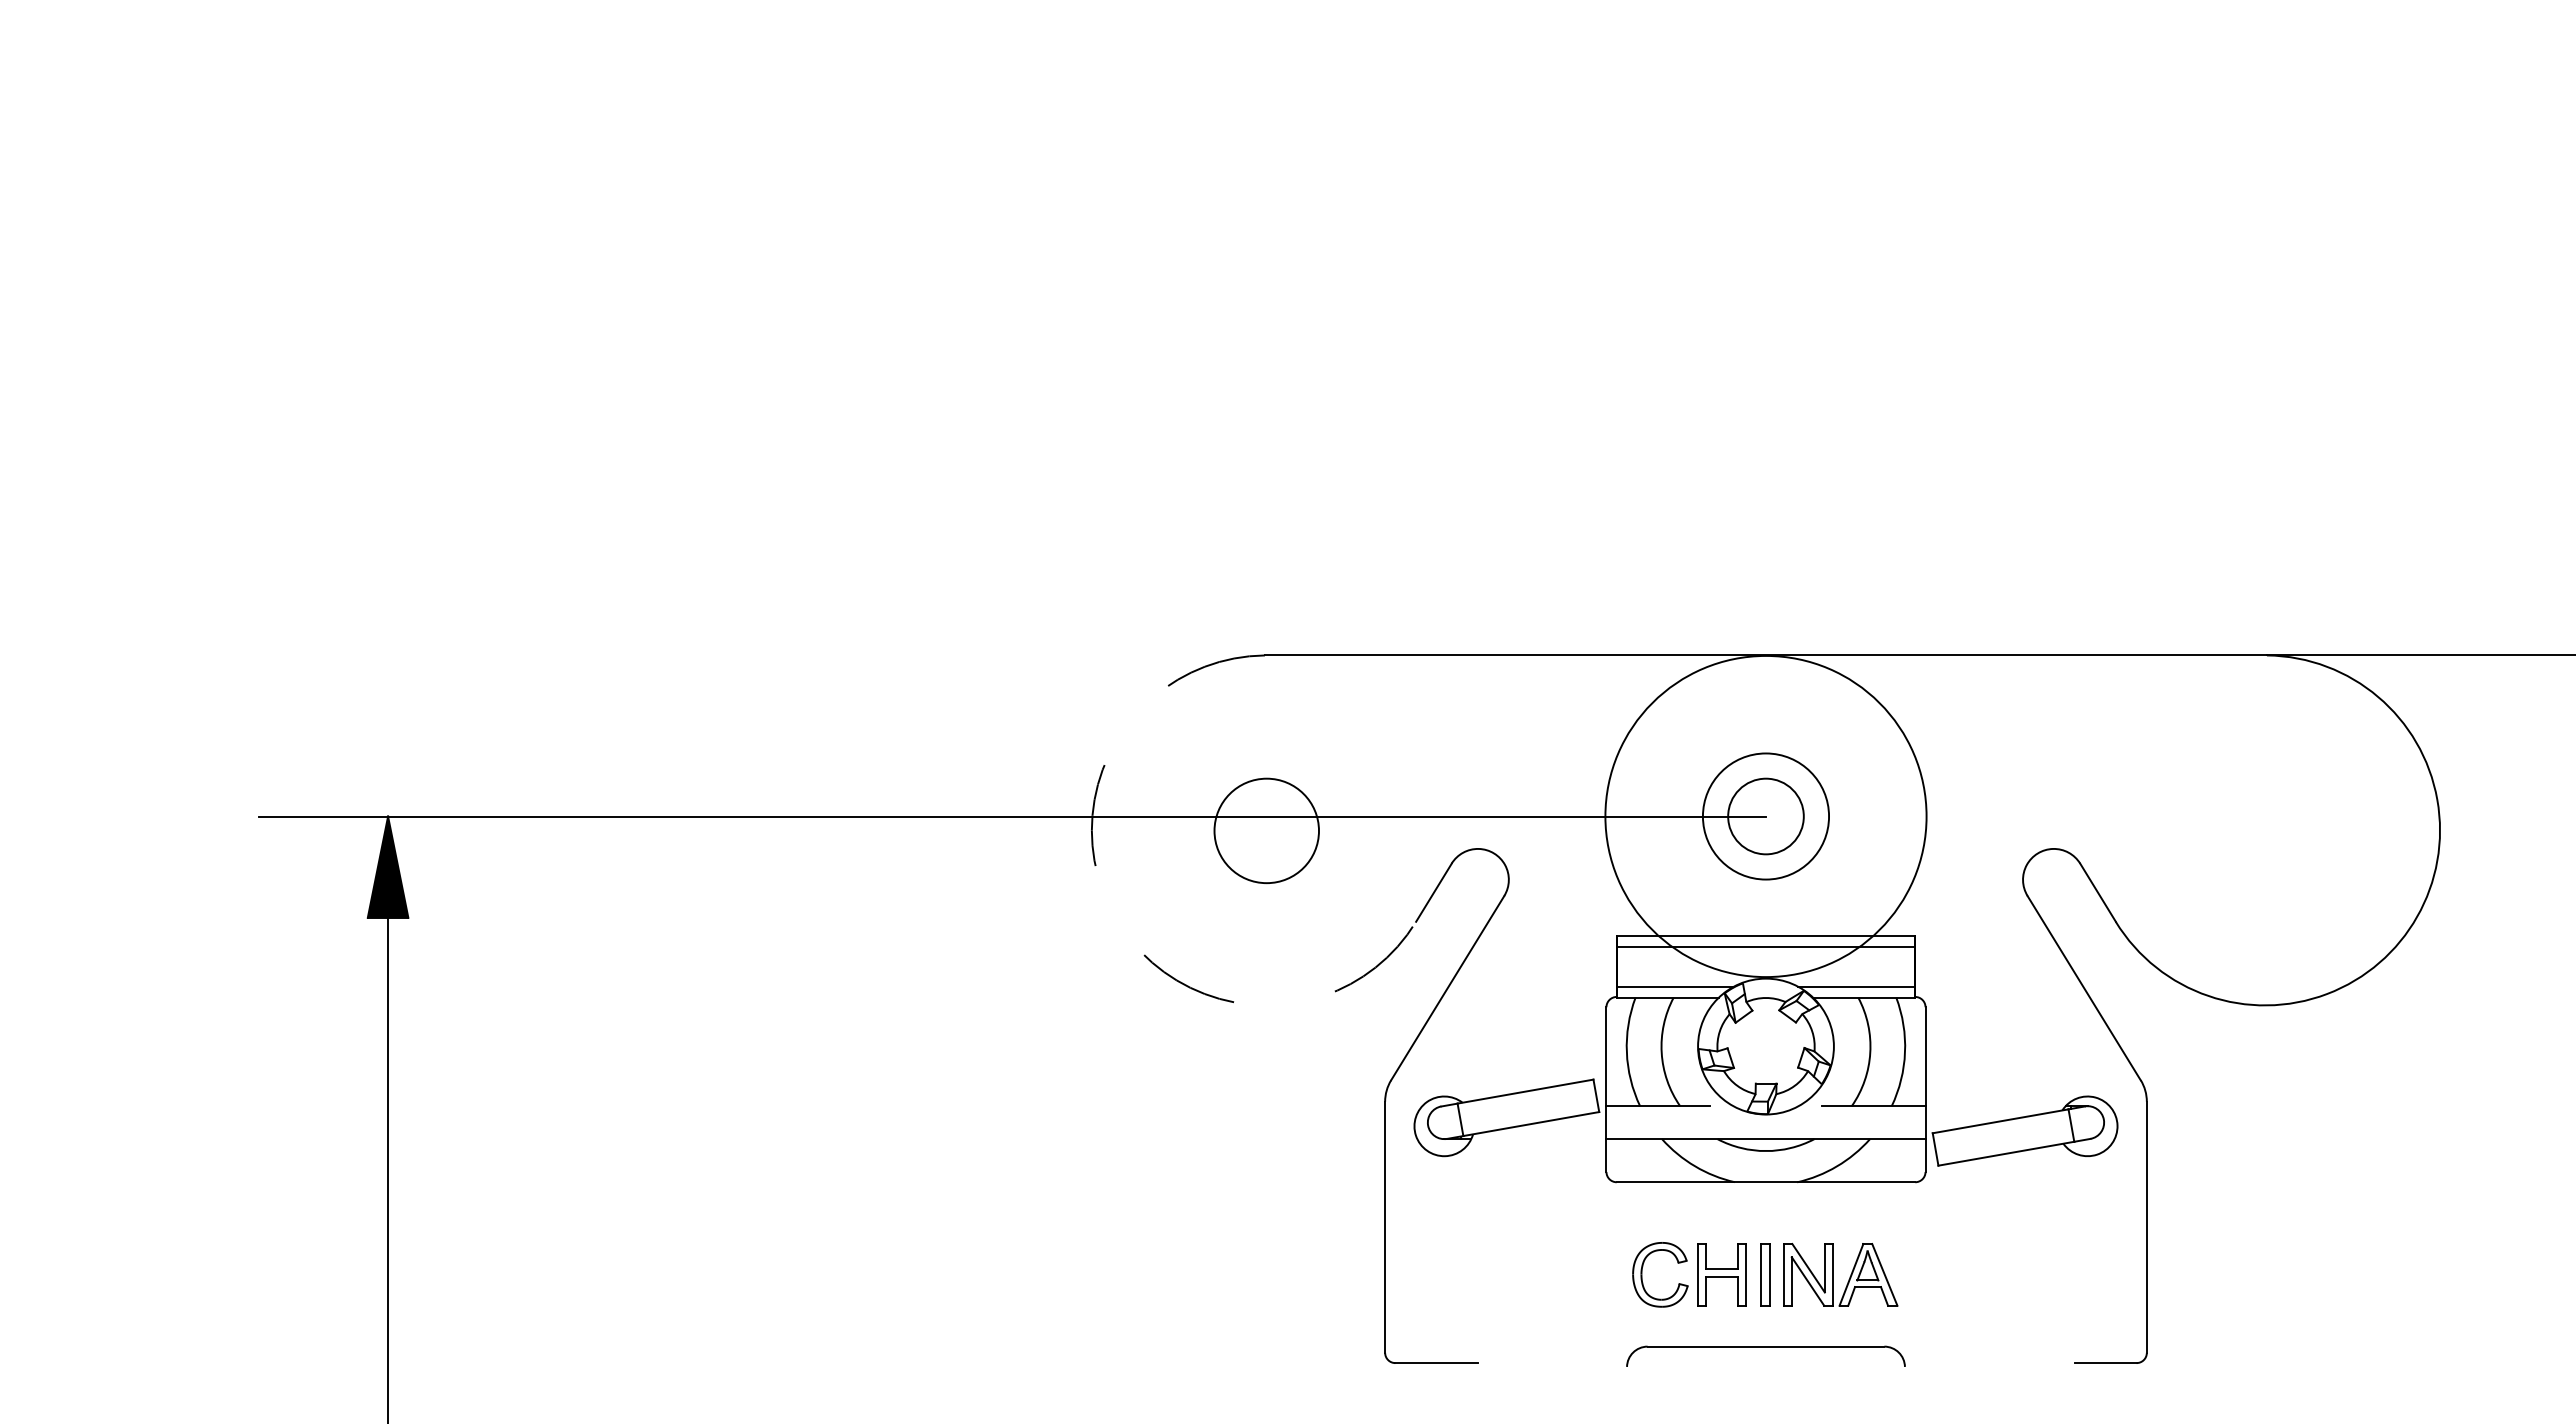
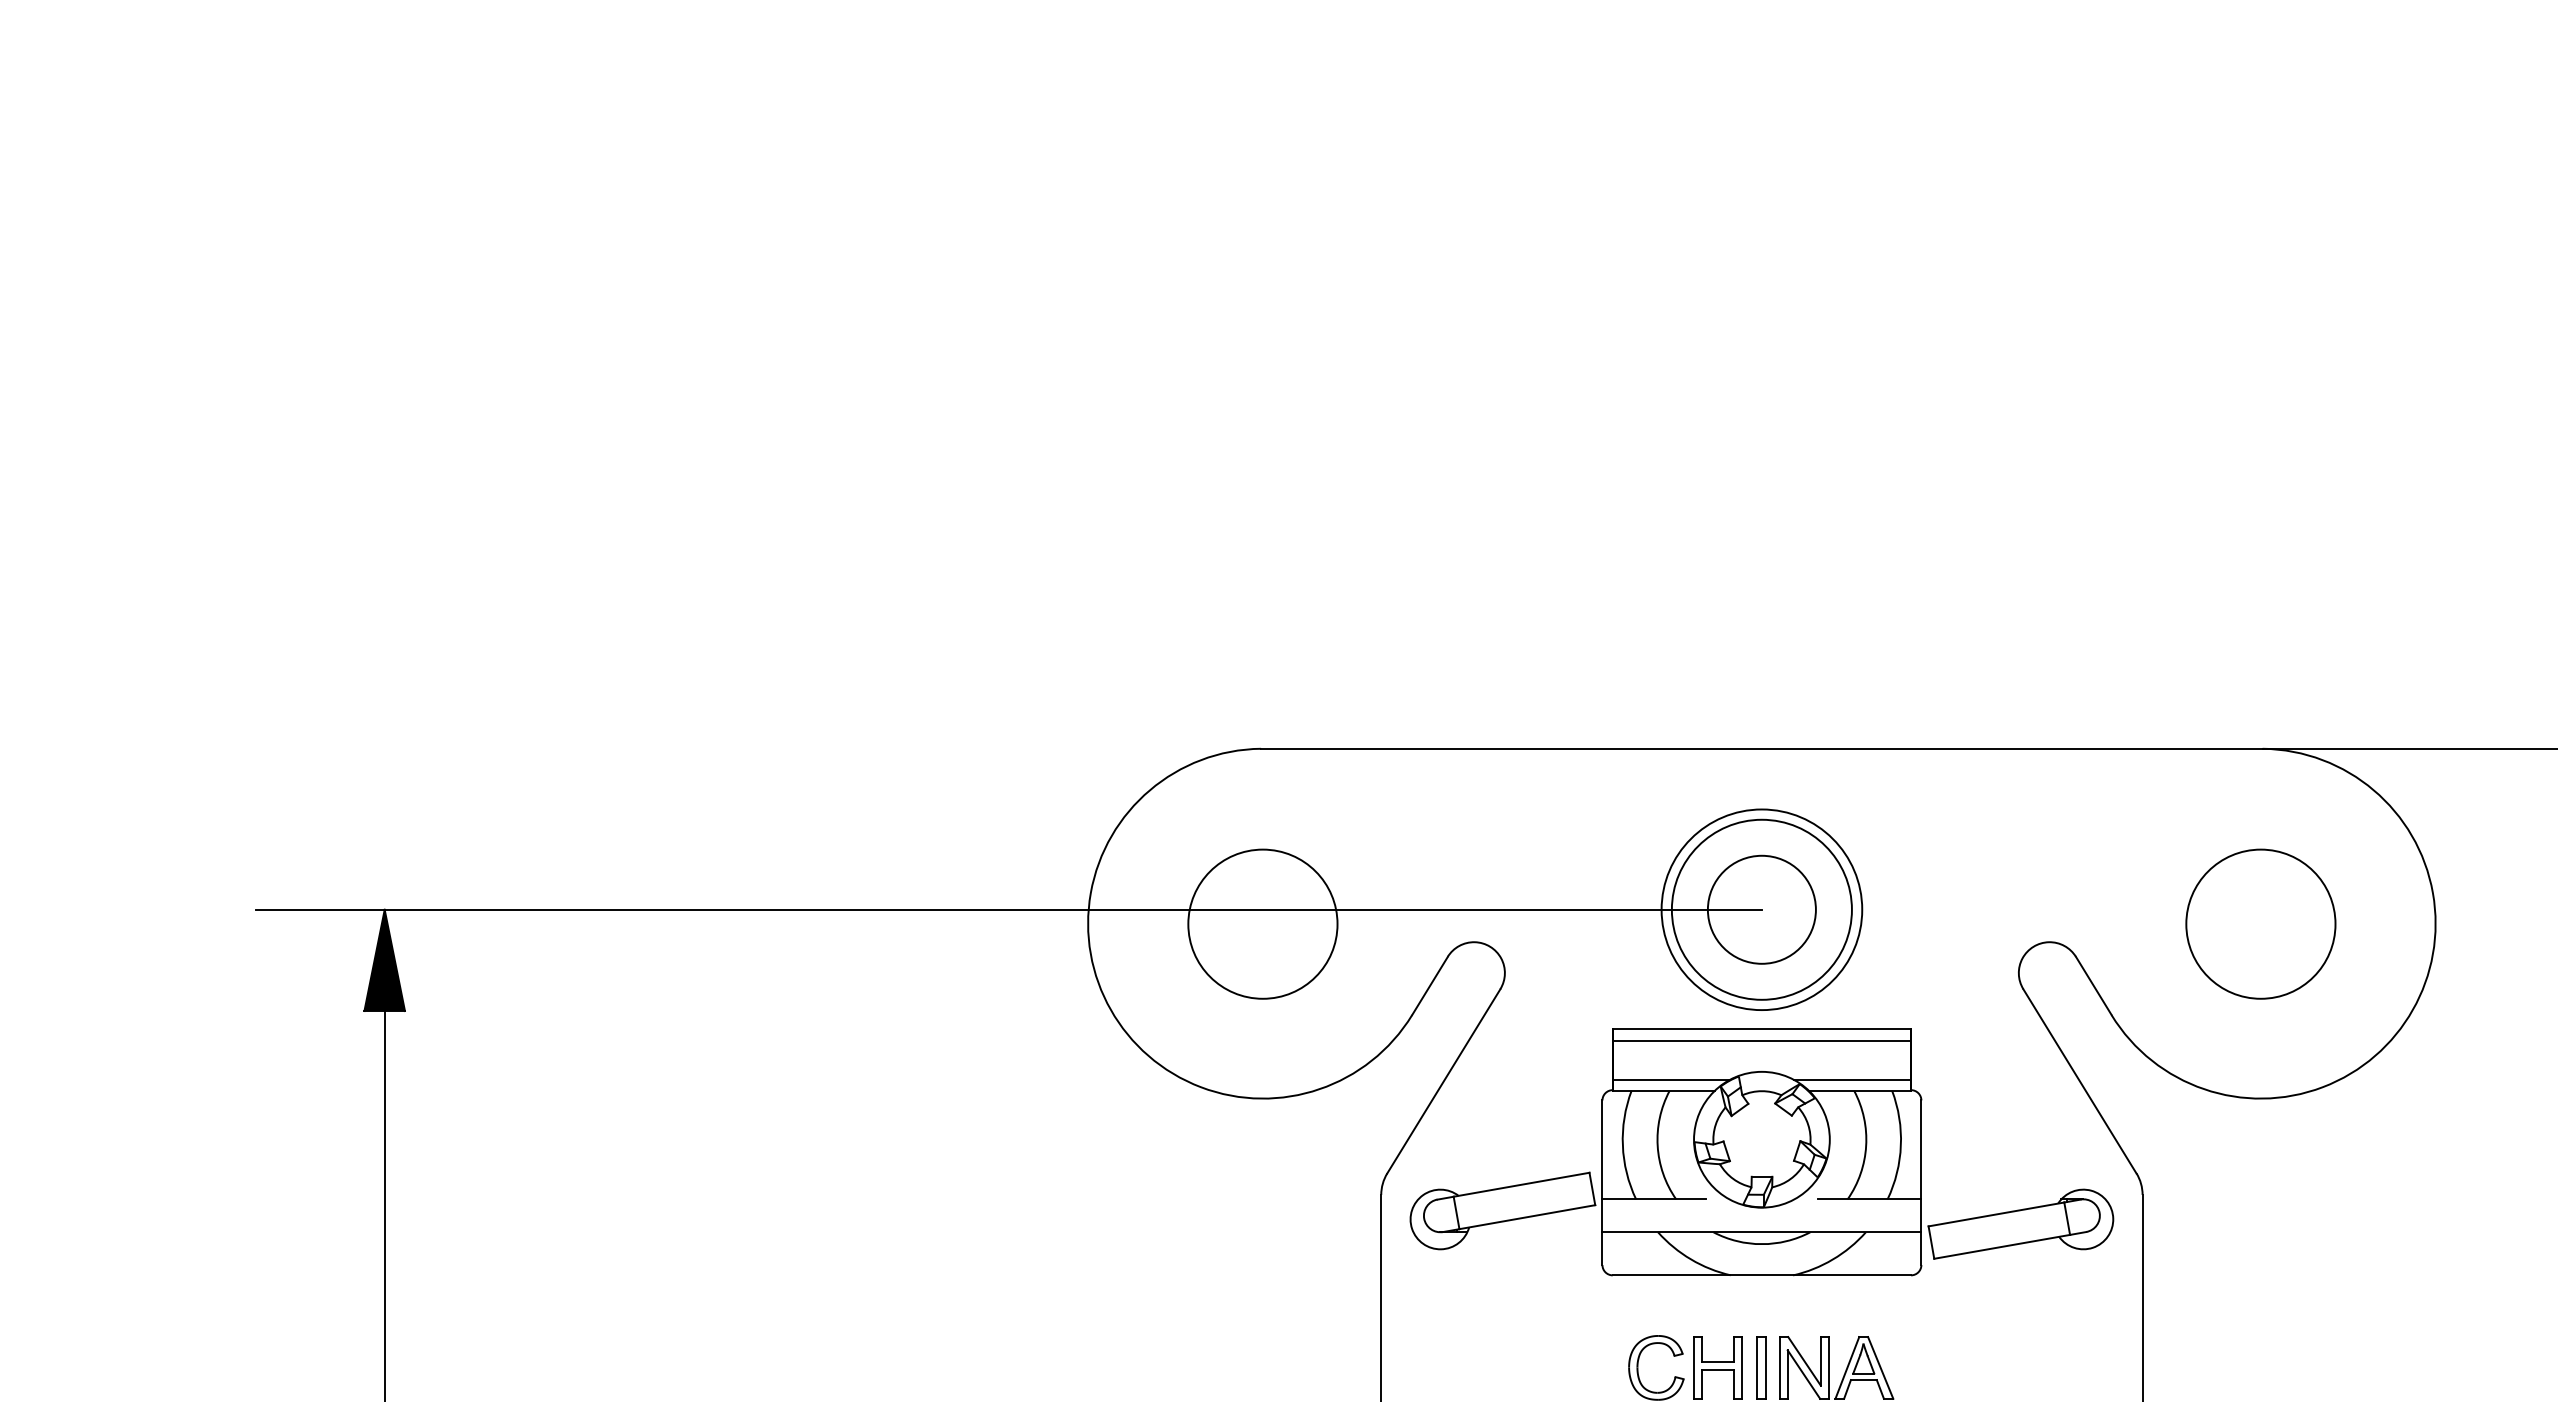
circle: (1765, 816) -> (1761, 909), size x0.62
circle: (1765, 816) -> (1761, 909), size x1.43
circle: (1765, 816) -> (1761, 909), size x1.43
circle: (1266, 830) -> (1262, 923), size x1.43
circle: (2264, 830) -> (2260, 923), added
arc: (1114, 916) -> (1110, 1009), dashed -> solid

